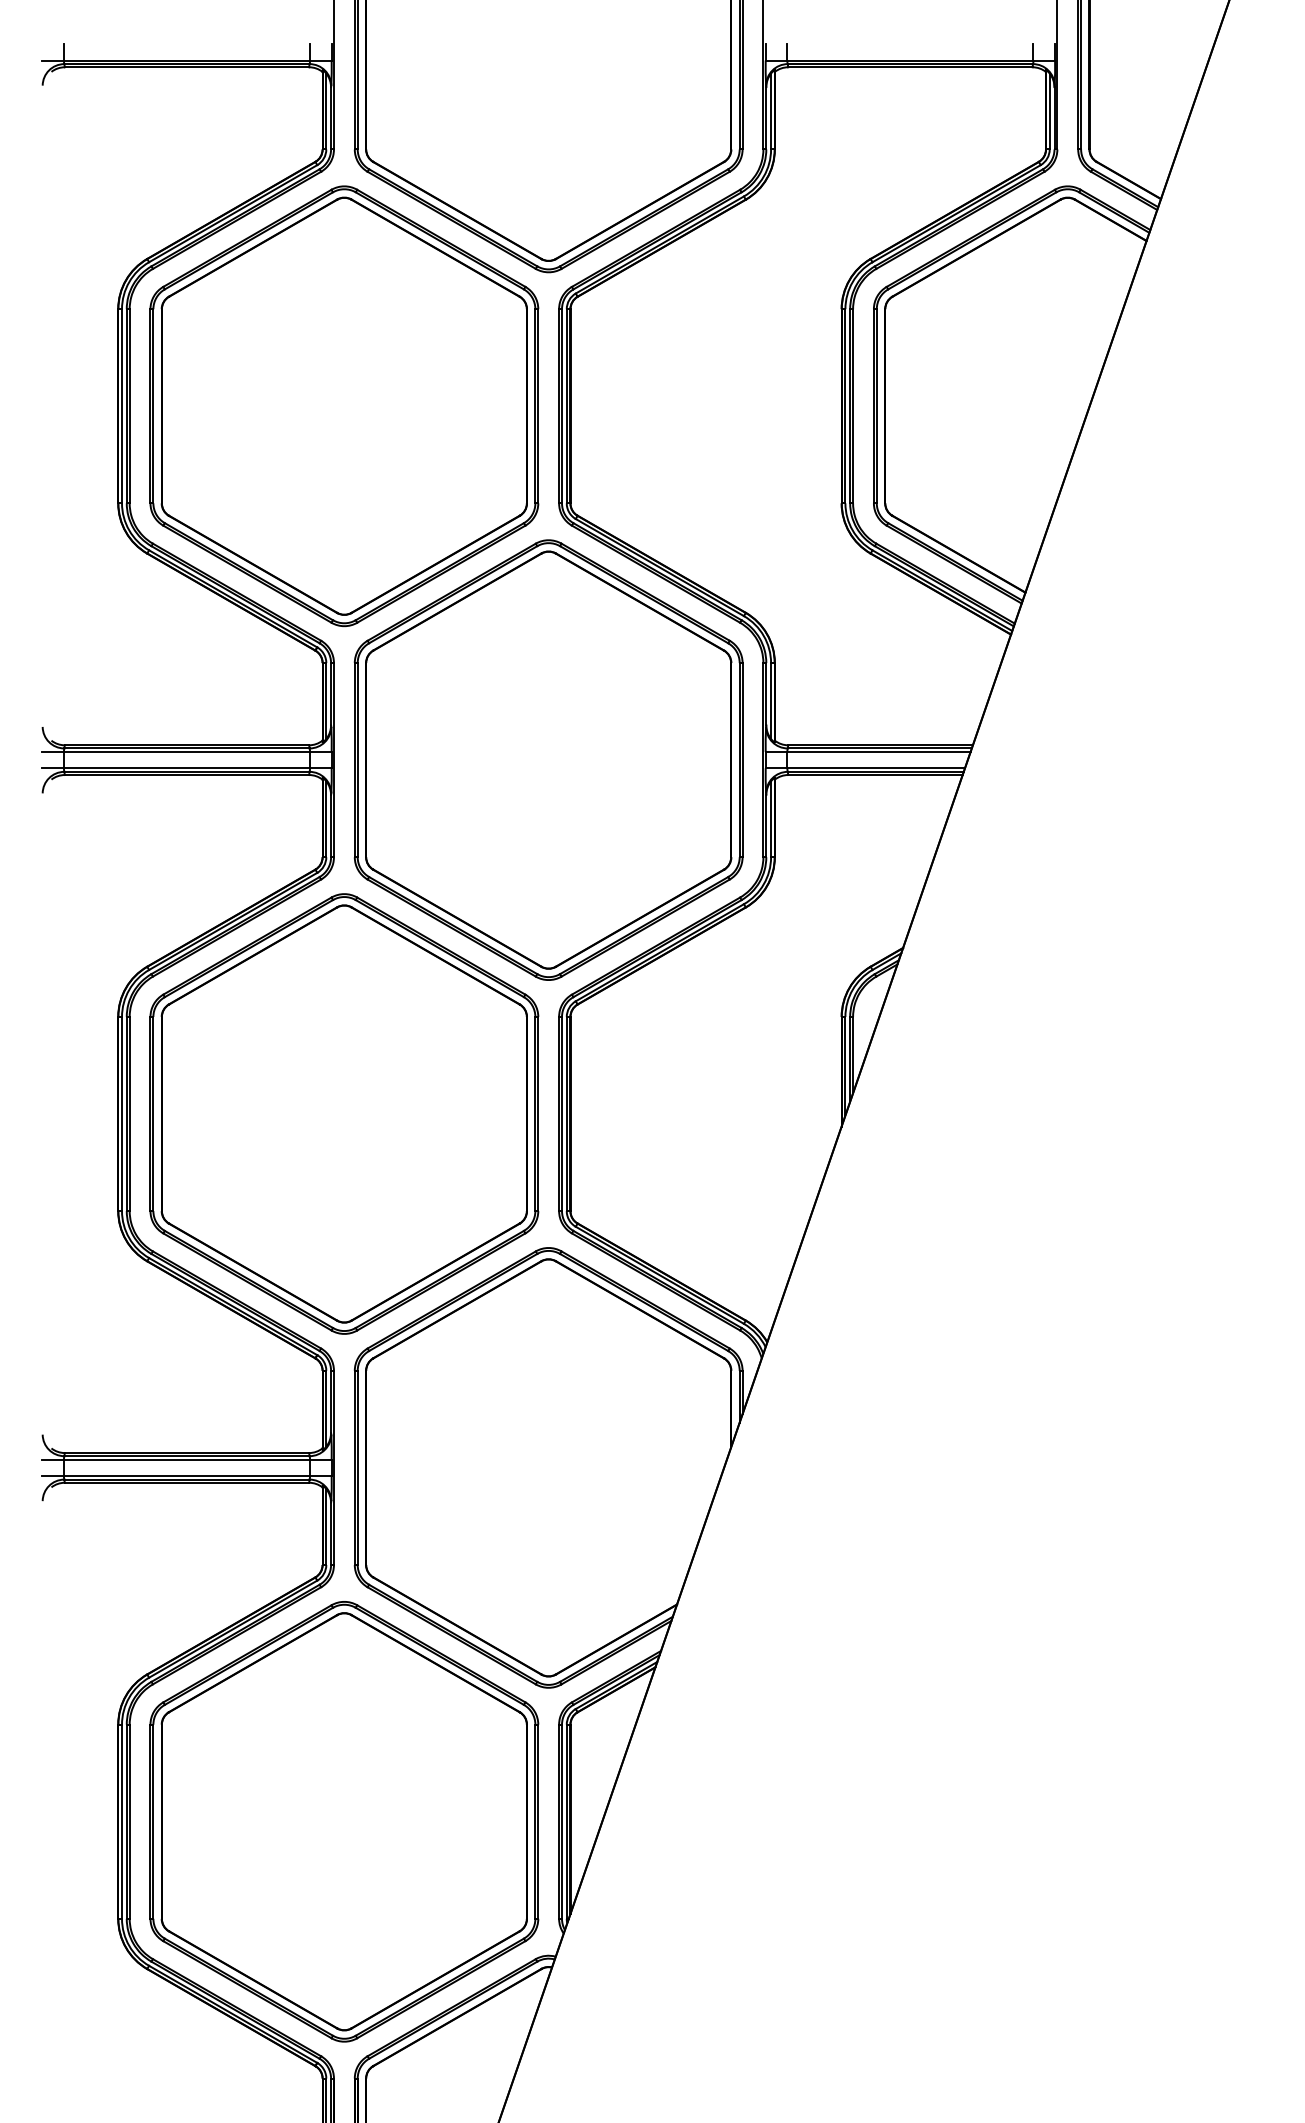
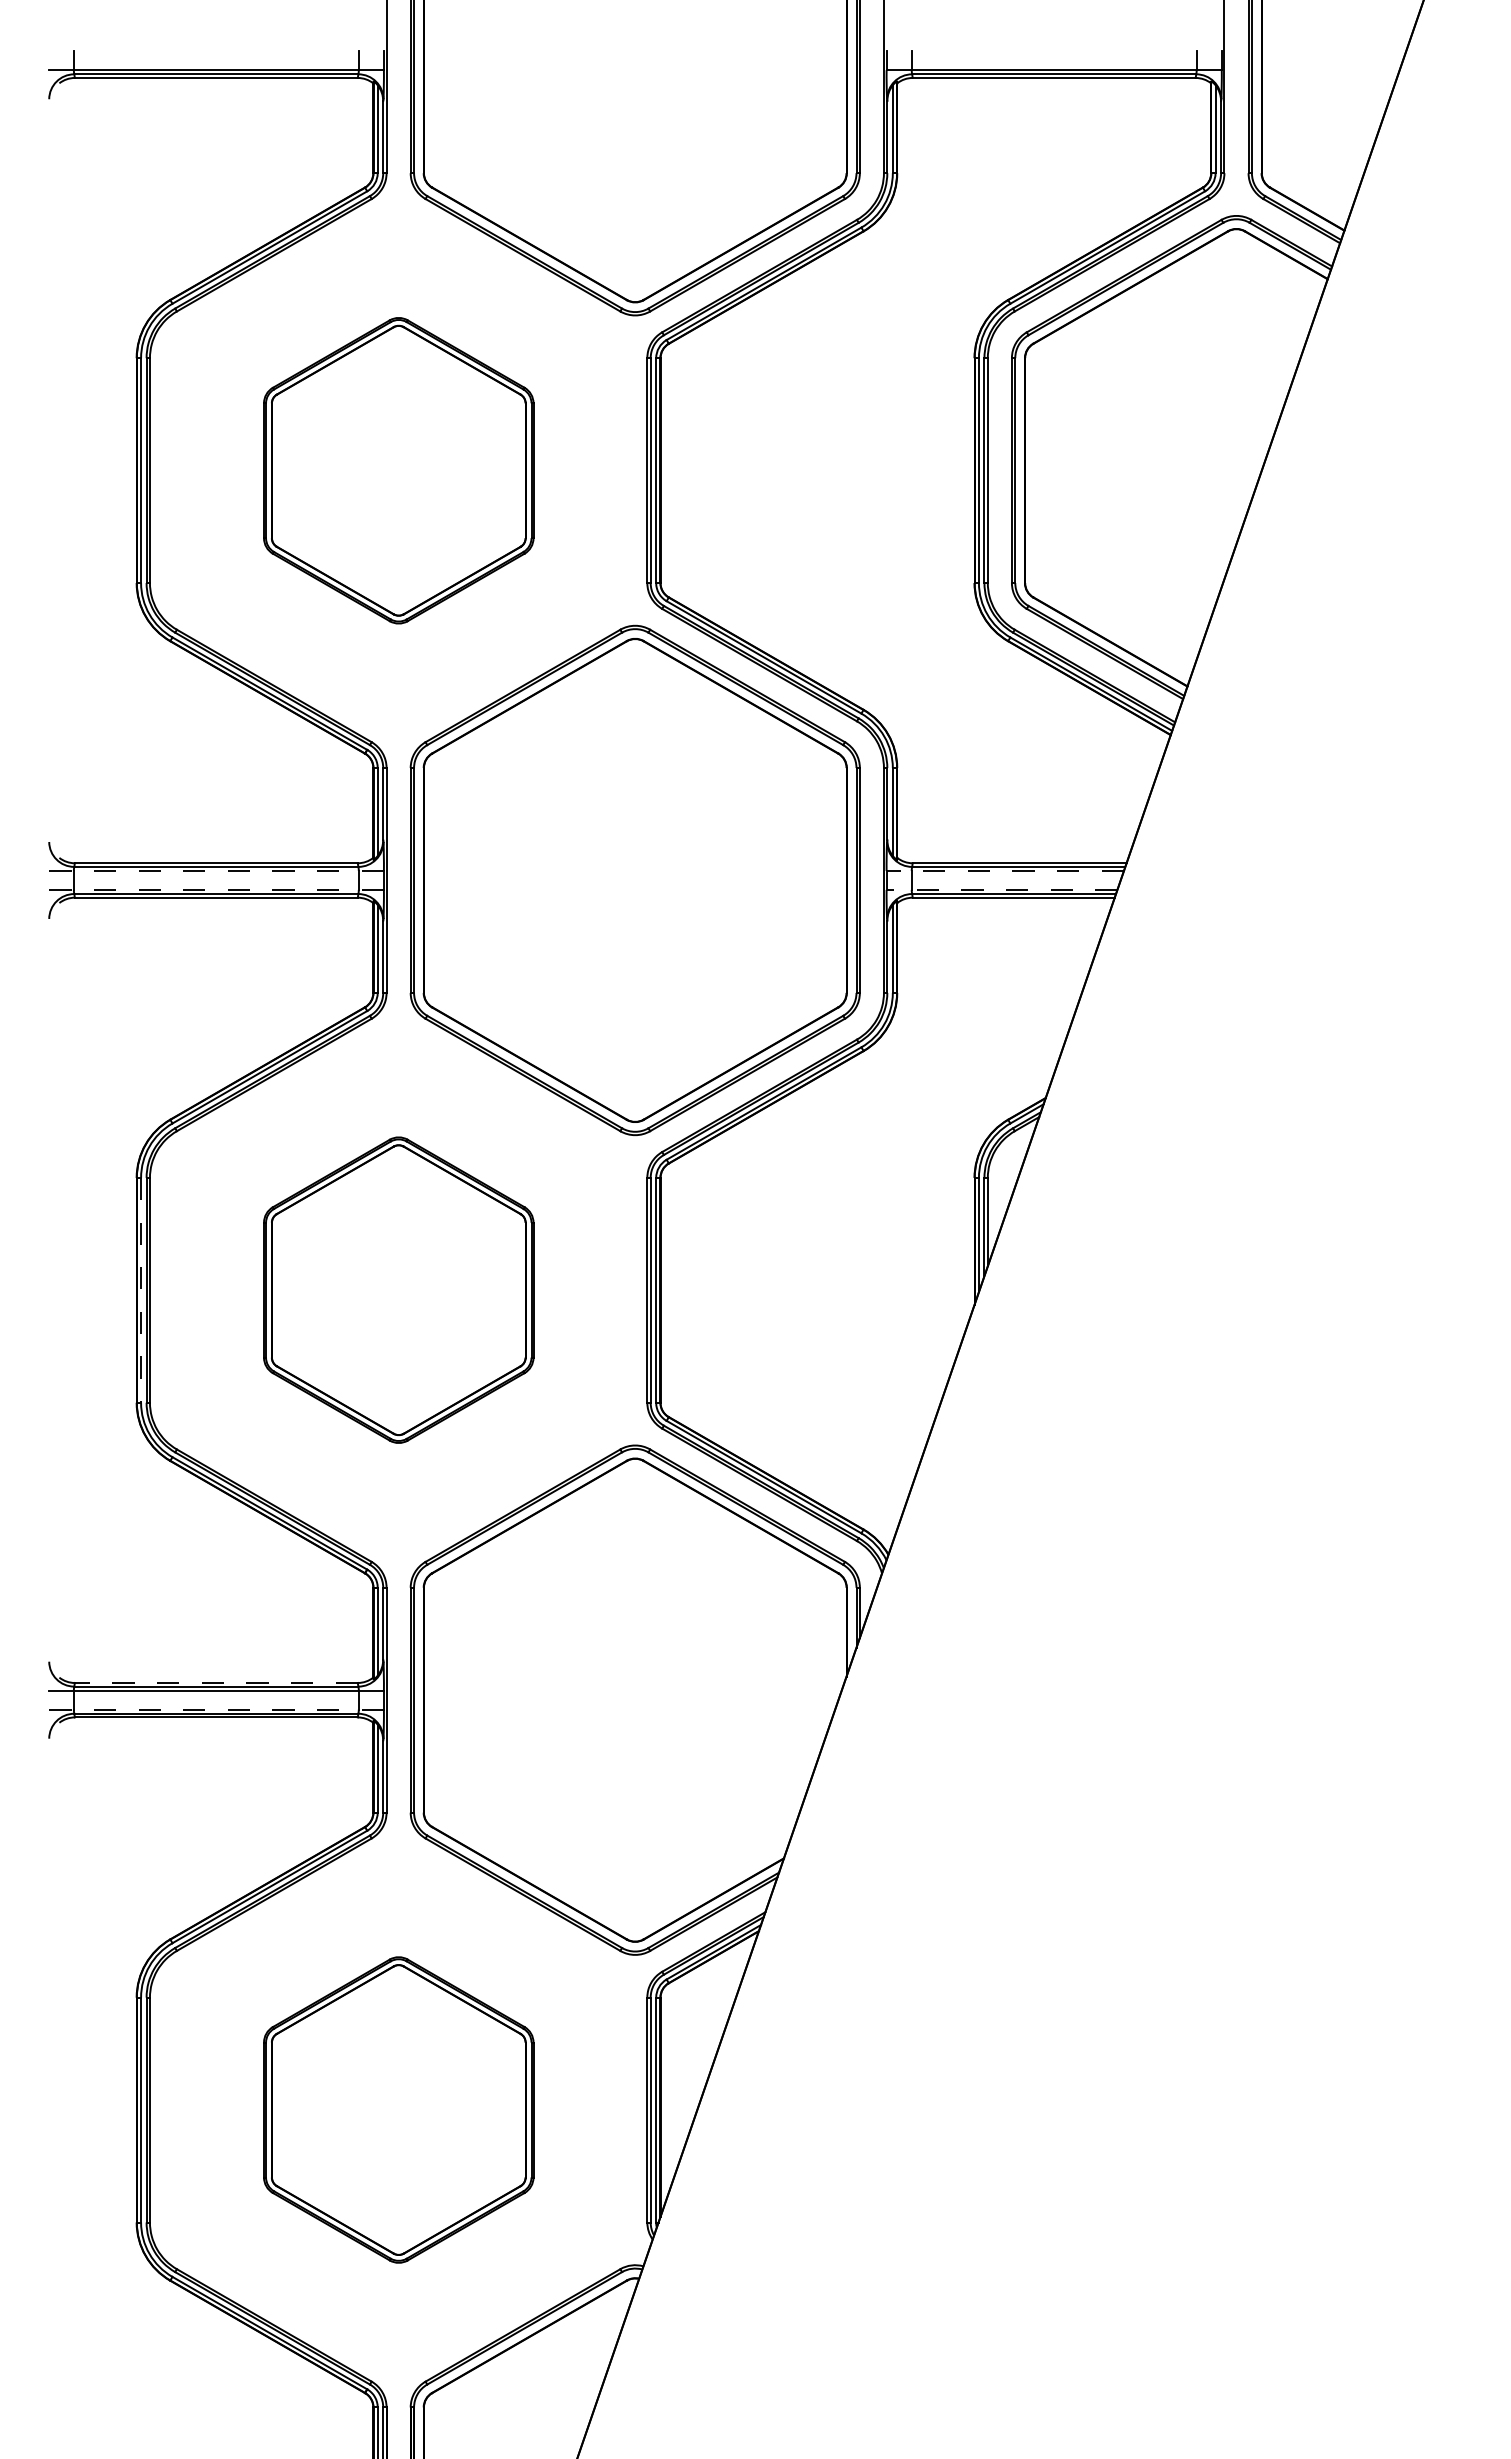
part: (344, 406) -> (398, 470), size x0.6
line: (187, 752) -> (216, 871), solid -> dashed
line: (868, 752) -> (1005, 871), solid -> dashed
line: (187, 767) -> (216, 889), solid -> dashed
line: (864, 767) -> (1001, 889), solid -> dashed
part: (344, 1113) -> (398, 1289), size x0.6
line: (122, 1114) -> (141, 1290), solid -> dashed
line: (187, 1452) -> (216, 1682), solid -> dashed
line: (187, 1475) -> (216, 1709), solid -> dashed
part: (344, 1821) -> (398, 2109), size x0.6

